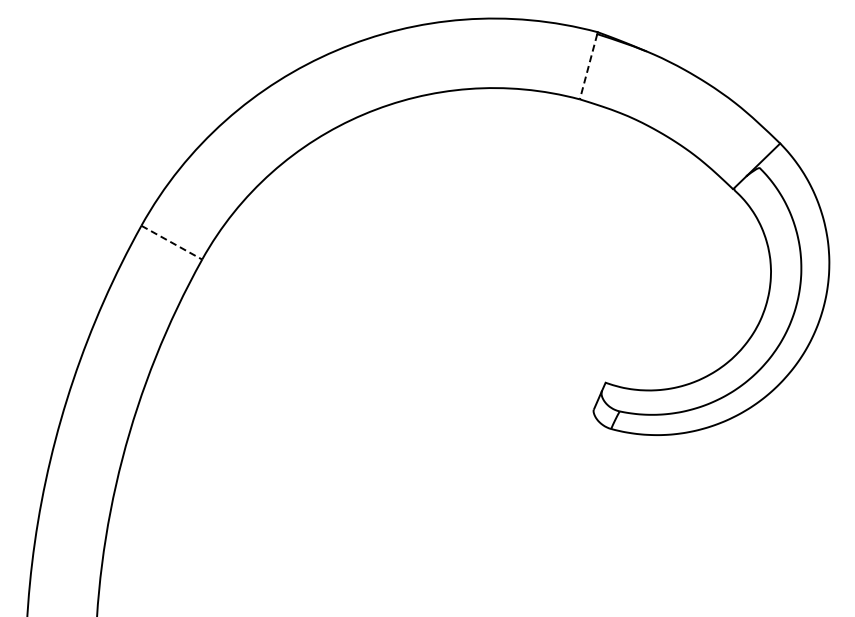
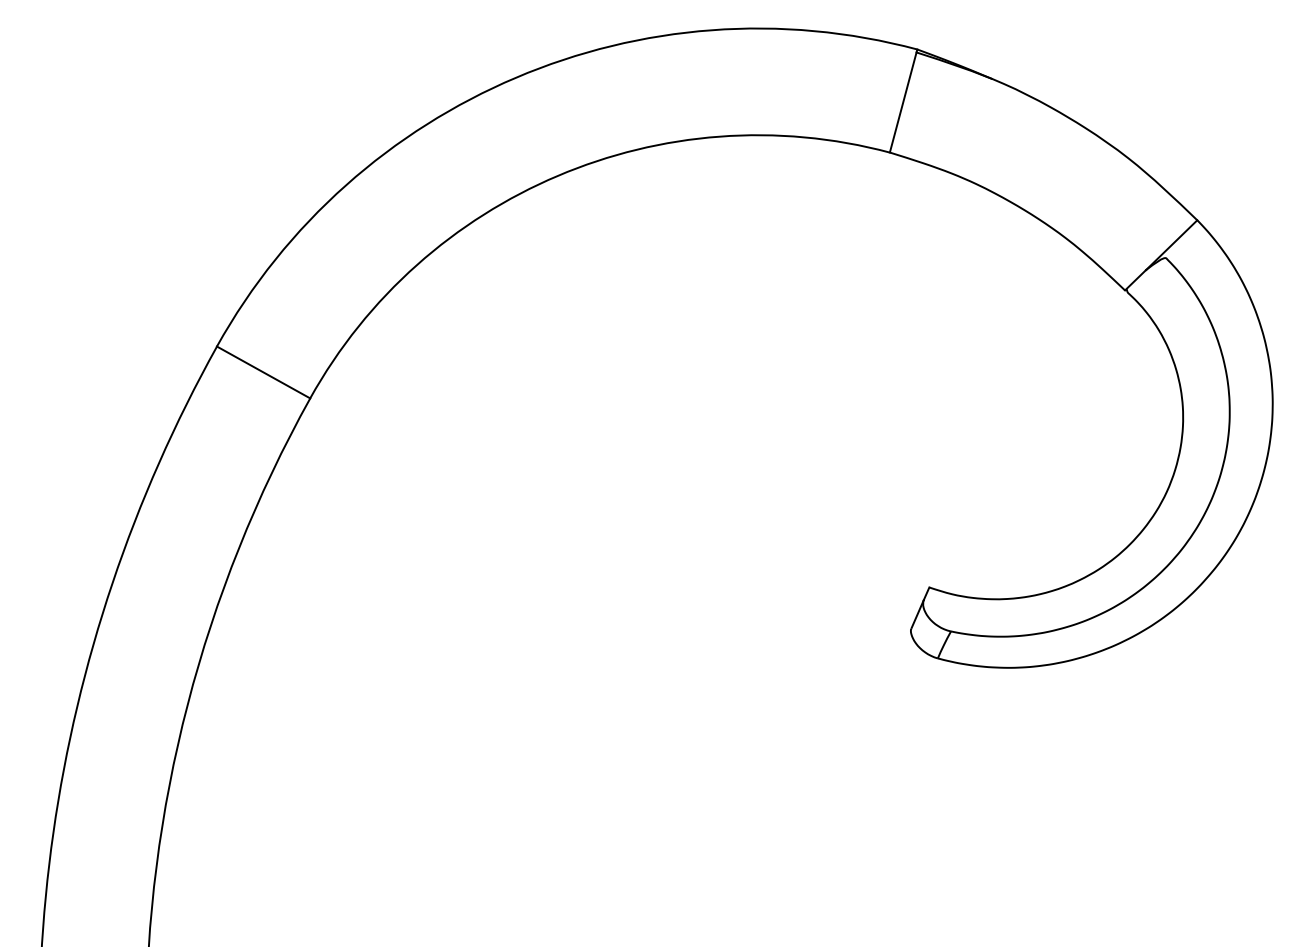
line: (588, 66) -> (903, 102), dashed -> solid
line: (171, 242) -> (263, 372), dashed -> solid

